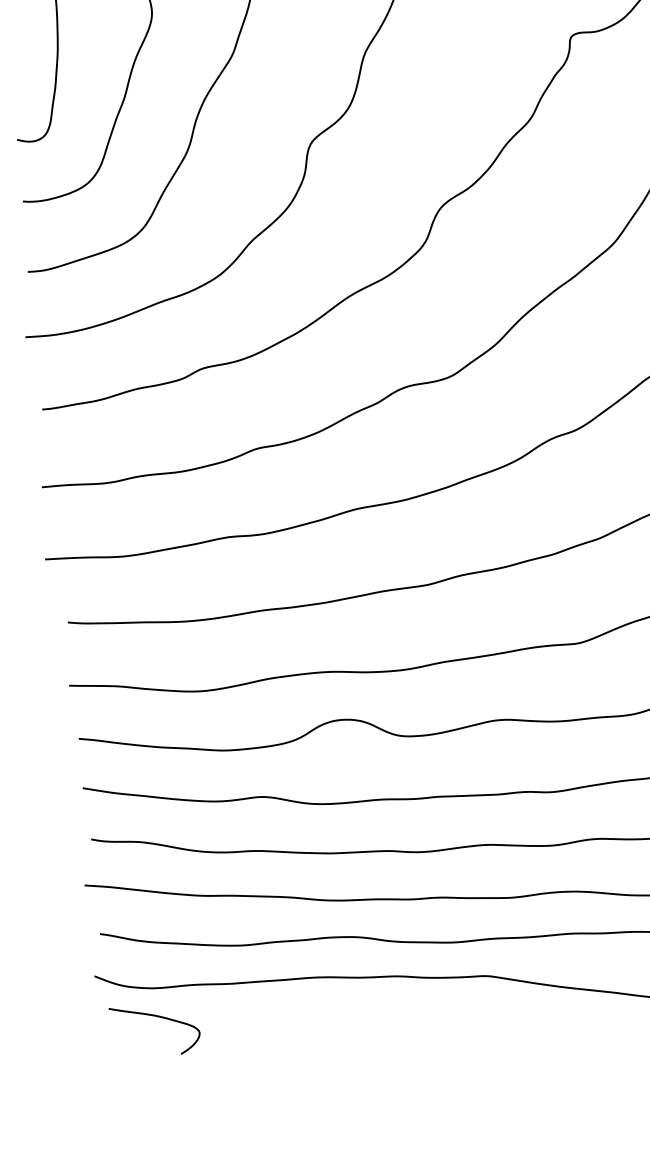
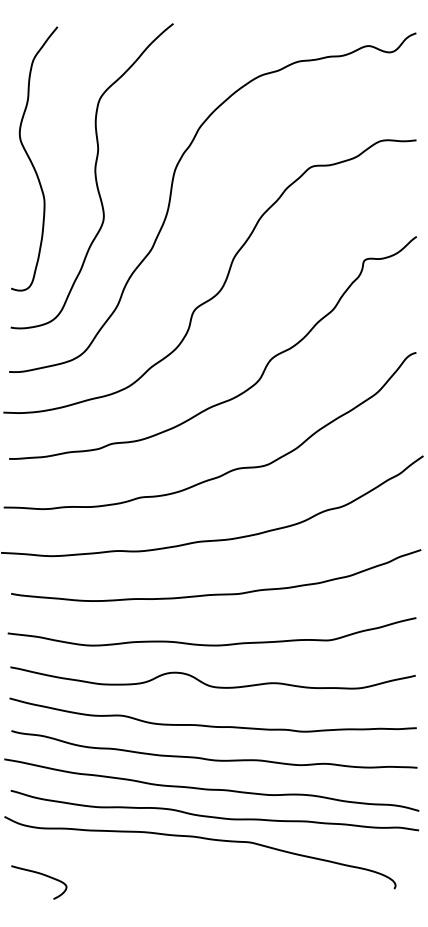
curve: (159, 1018) -> (42, 875), moved

